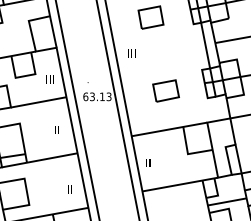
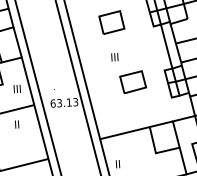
text: (131, 53) -> (114, 57), moved
part: (165, 90) -> (132, 81), moved
text: (56, 129) -> (16, 123), moved

